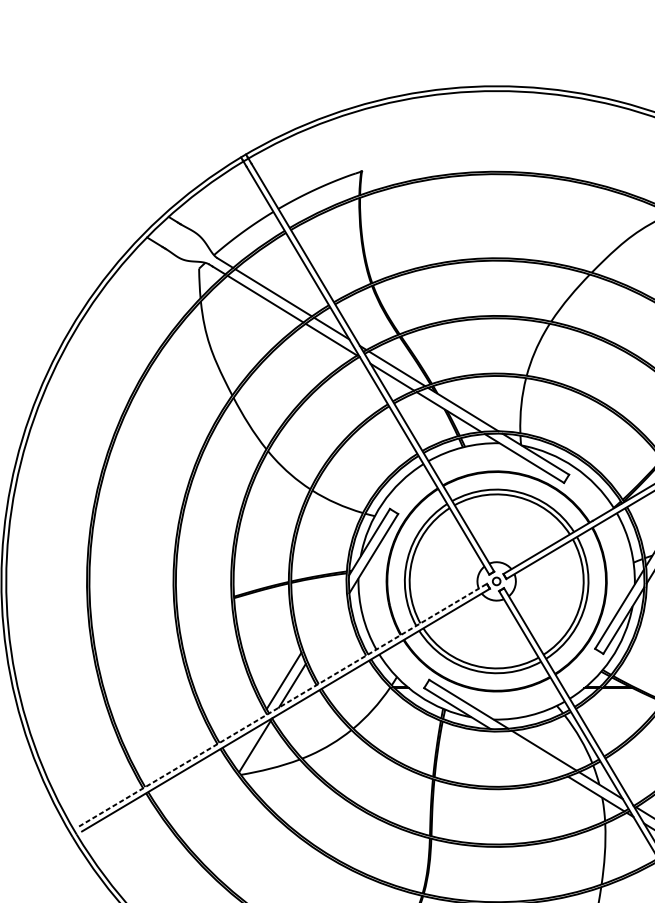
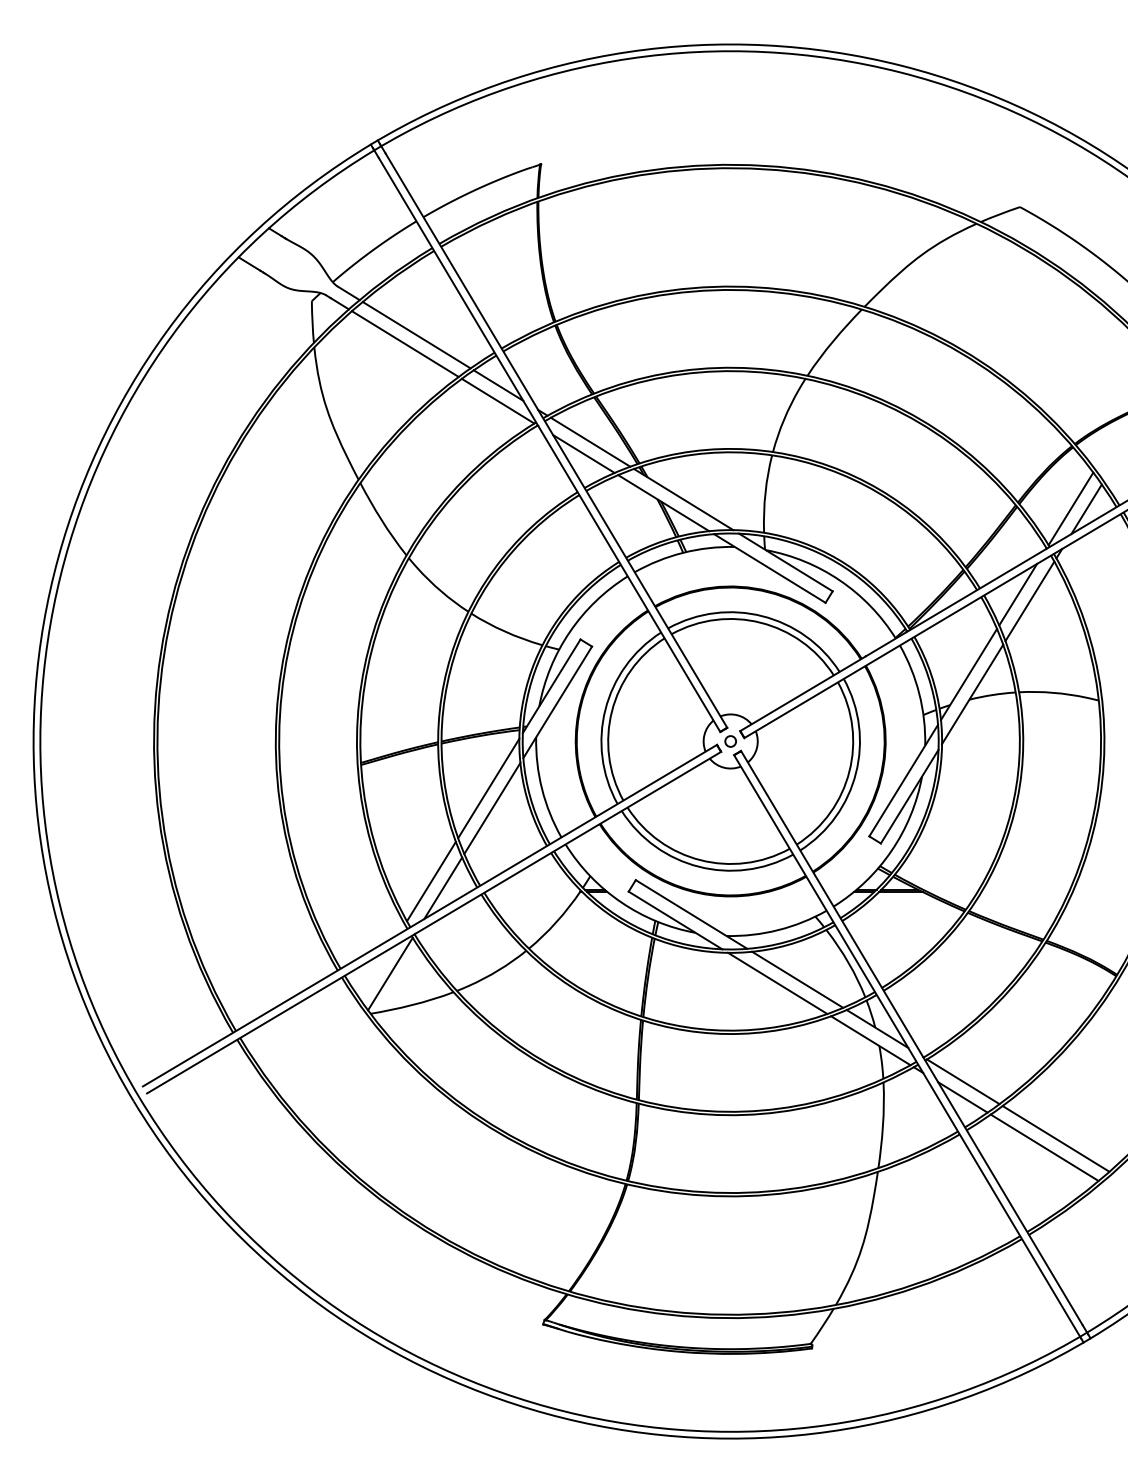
line: (324, 614) -> (488, 788), added
line: (327, 629) -> (492, 808), added
line: (282, 705) -> (429, 915), dashed -> solid
line: (529, 752) -> (777, 982), added

